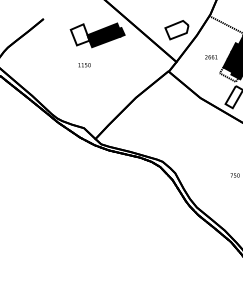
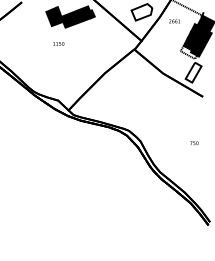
fill: (79, 34) -> (54, 16), added
text: (211, 57) -> (174, 21), moved

